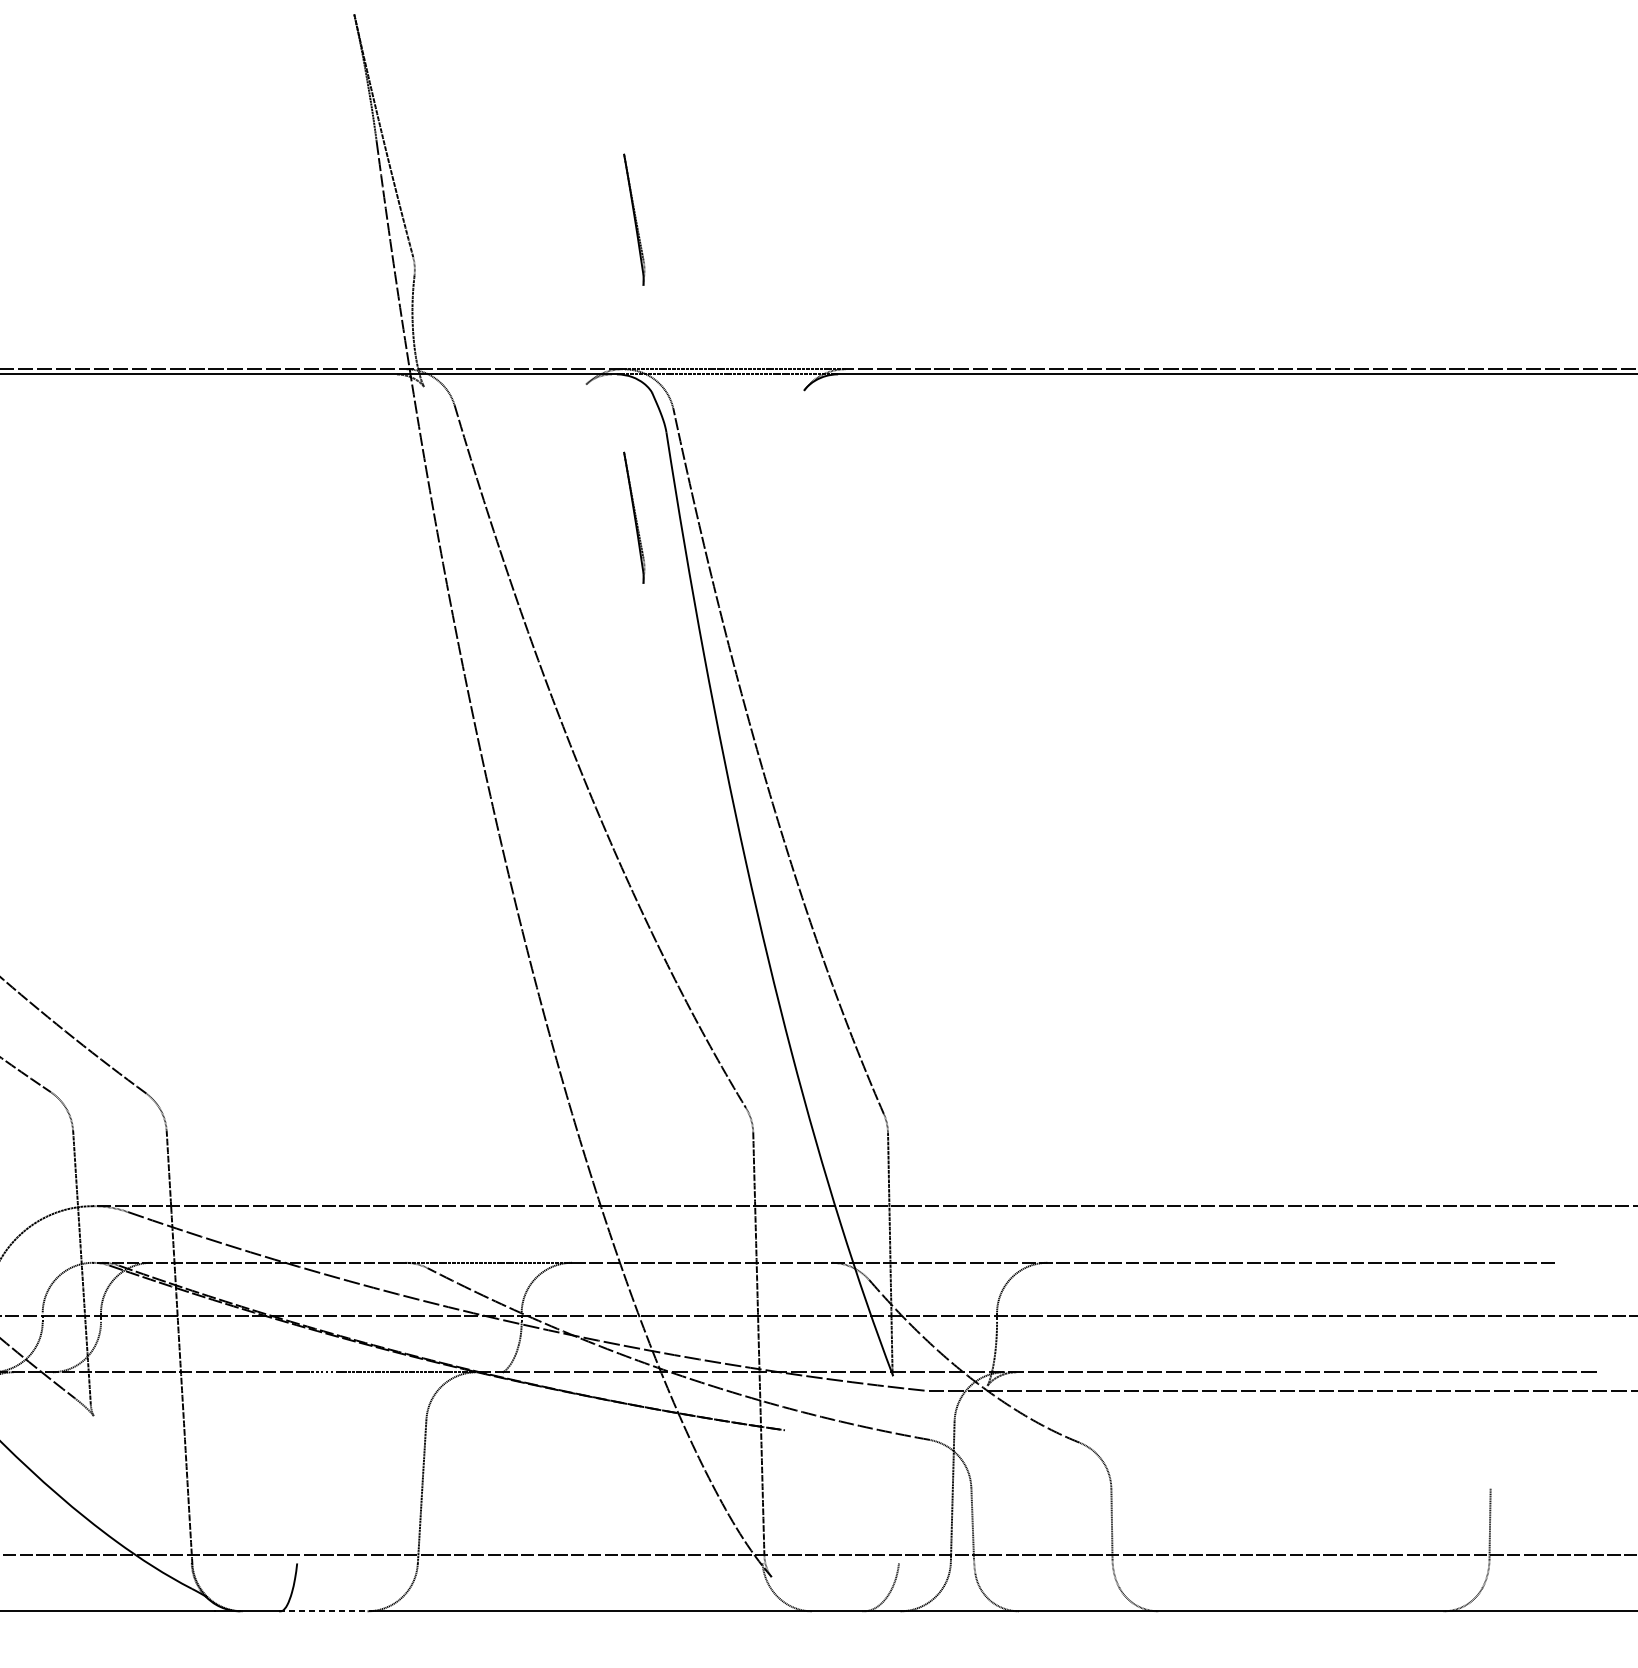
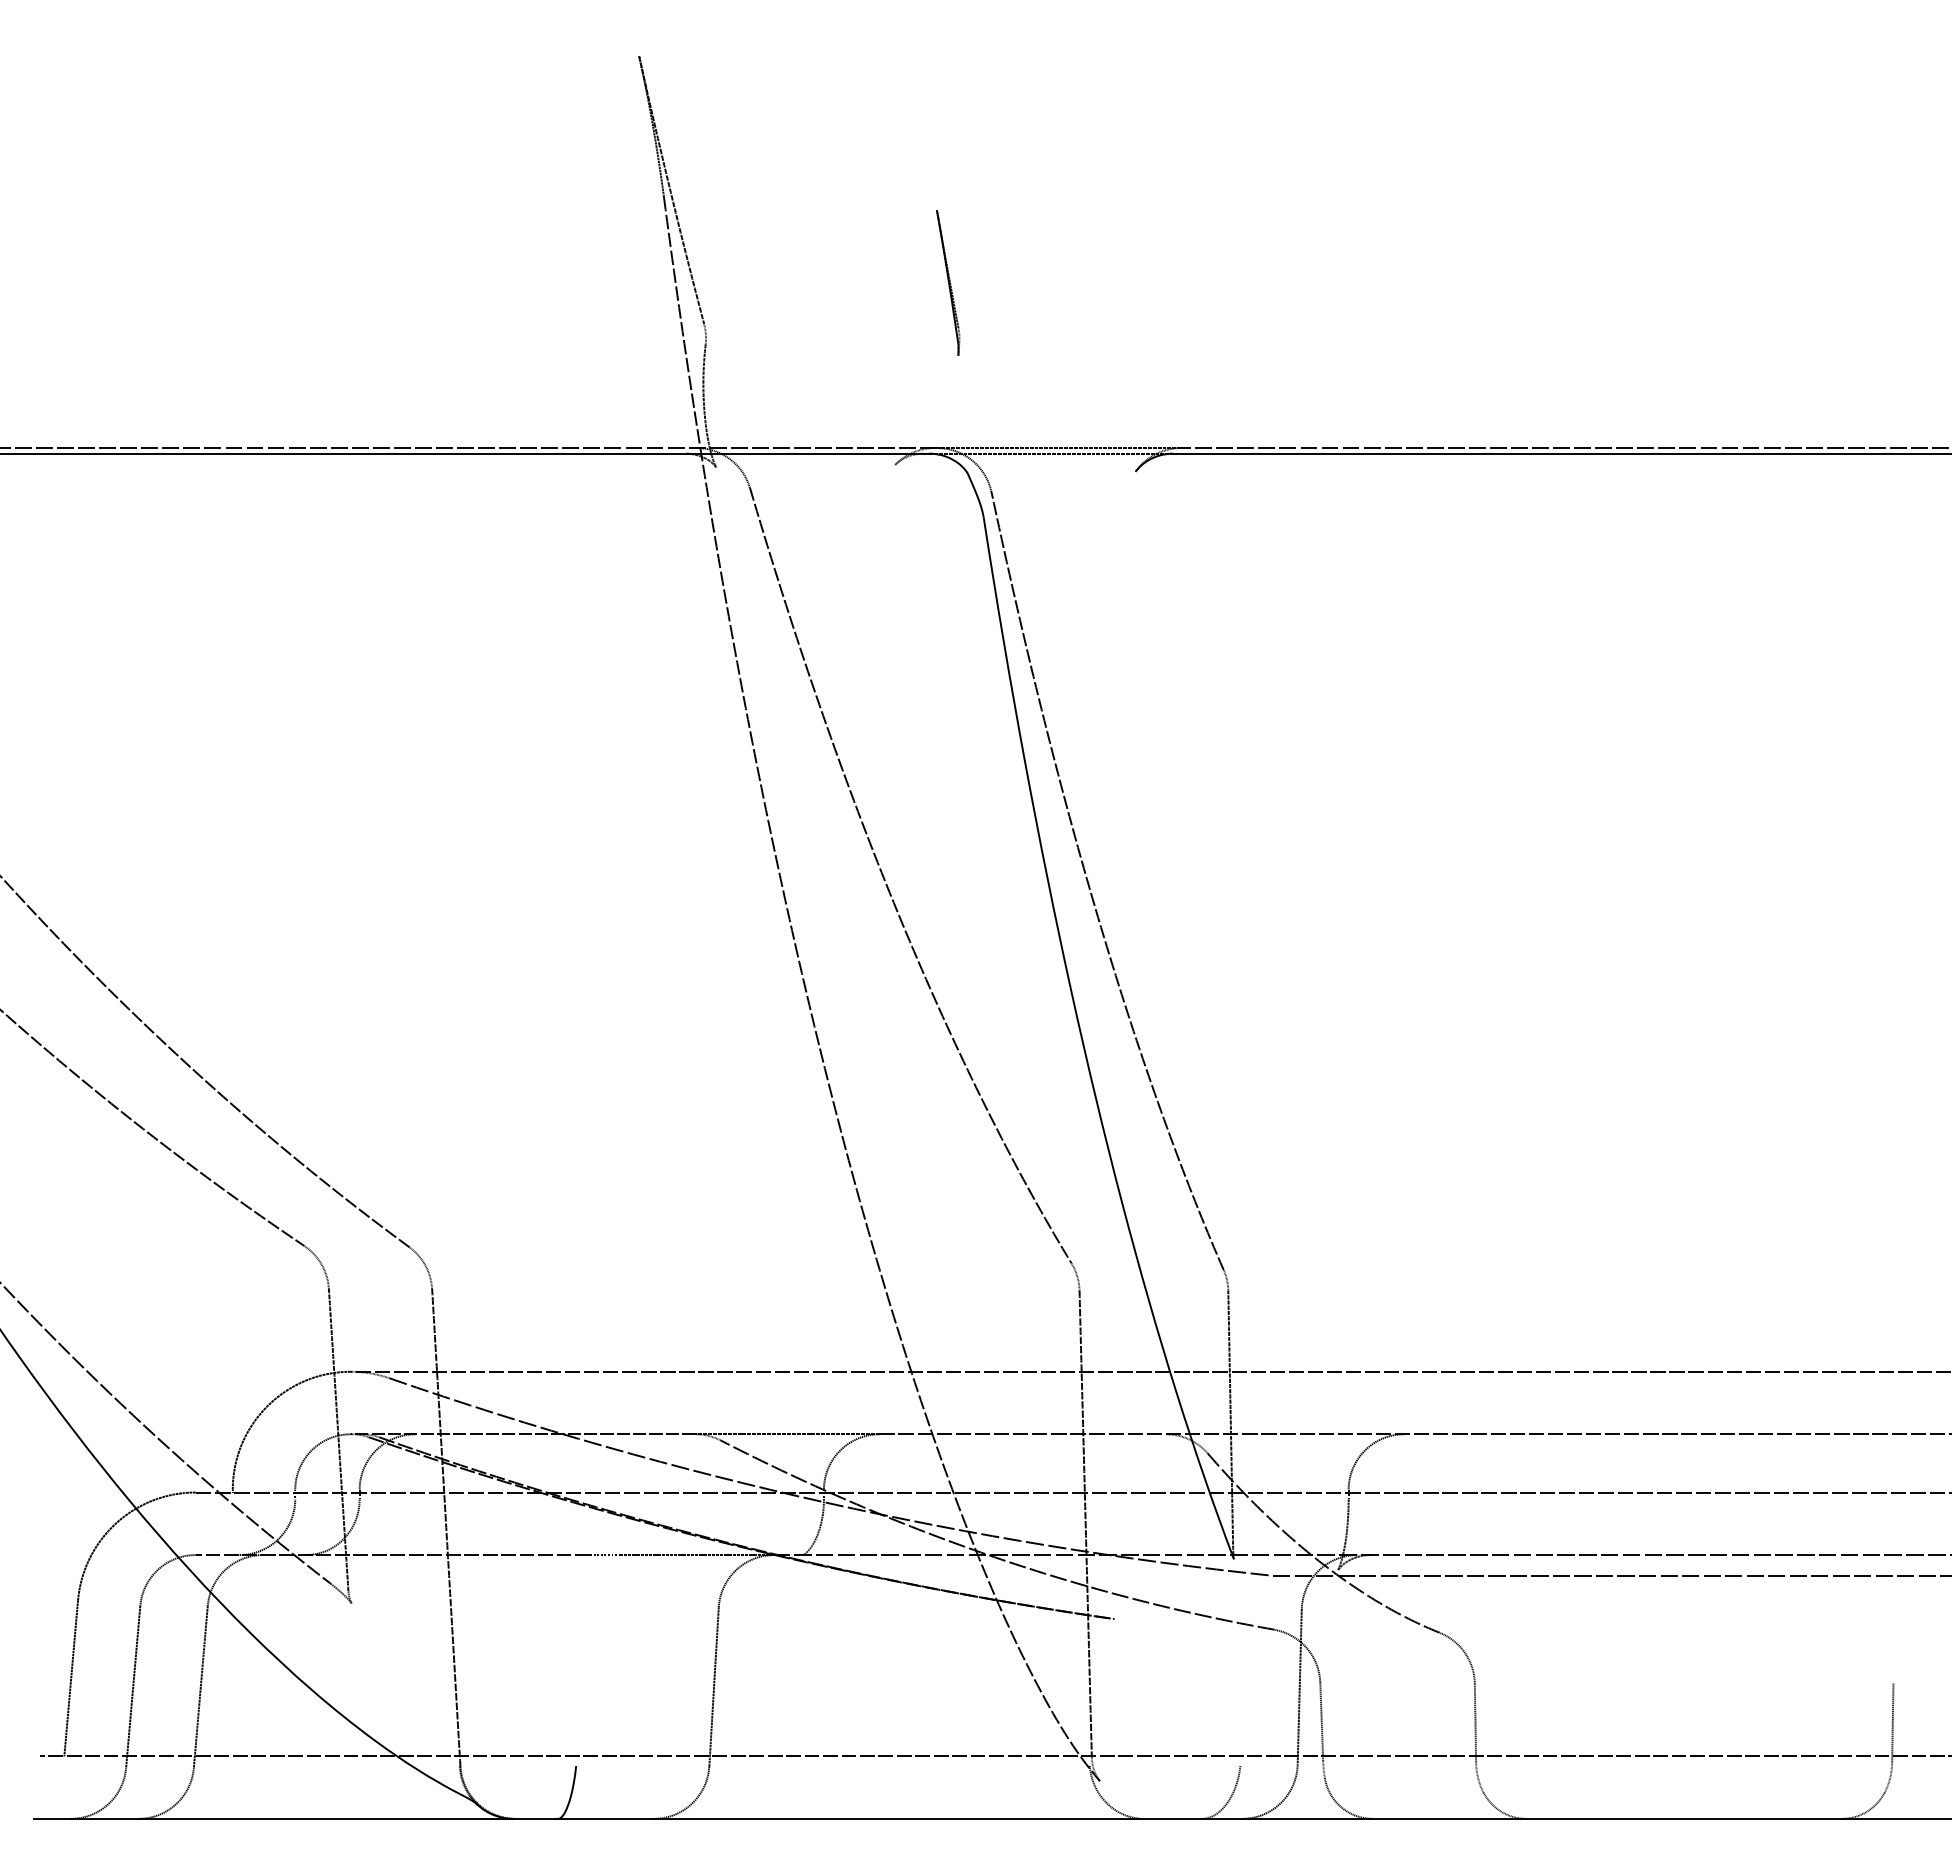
part: (634, 517) -> (948, 611), removed
line: (325, 1610) -> (607, 1818), dashed -> solid

